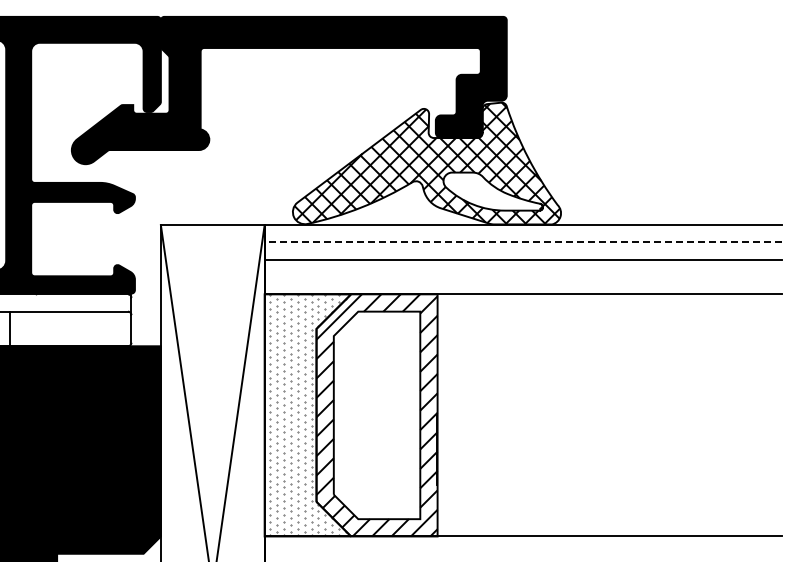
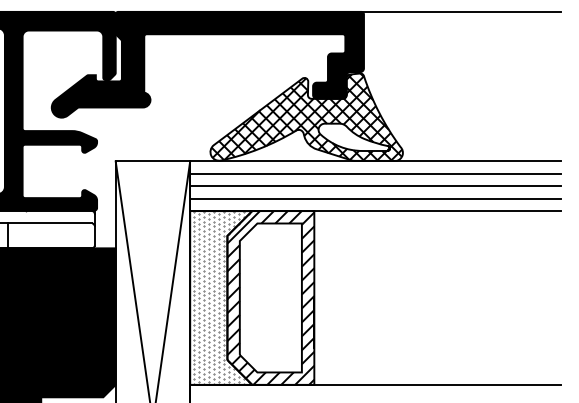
line: (642, 16) -> (461, 11), added
line: (523, 242) -> (375, 173), dashed -> solid
line: (522, 277) -> (375, 198), added

